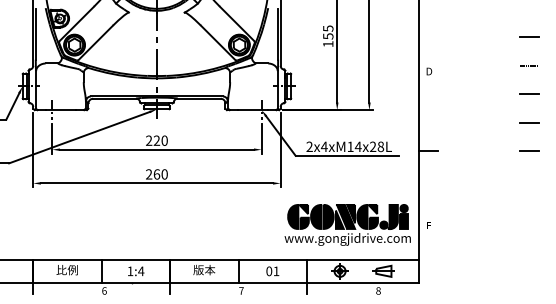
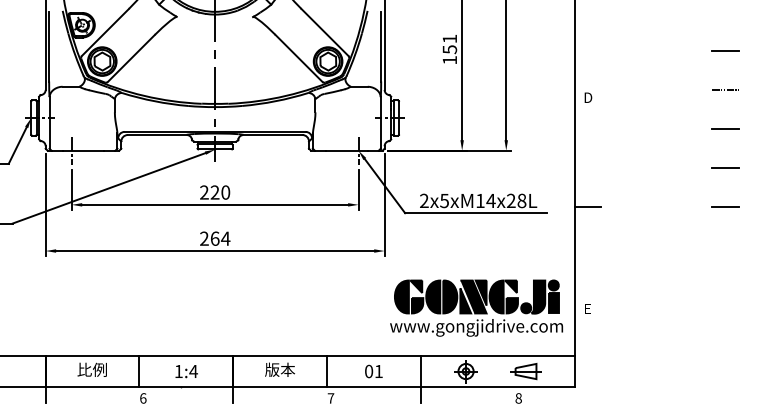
text: (328, 28) -> (450, 38), 155 -> 151
text: (323, 146) -> (443, 200), 2x4xM14x28L -> 2x5xM14x28L
text: (164, 174) -> (225, 238), 260 -> 264

